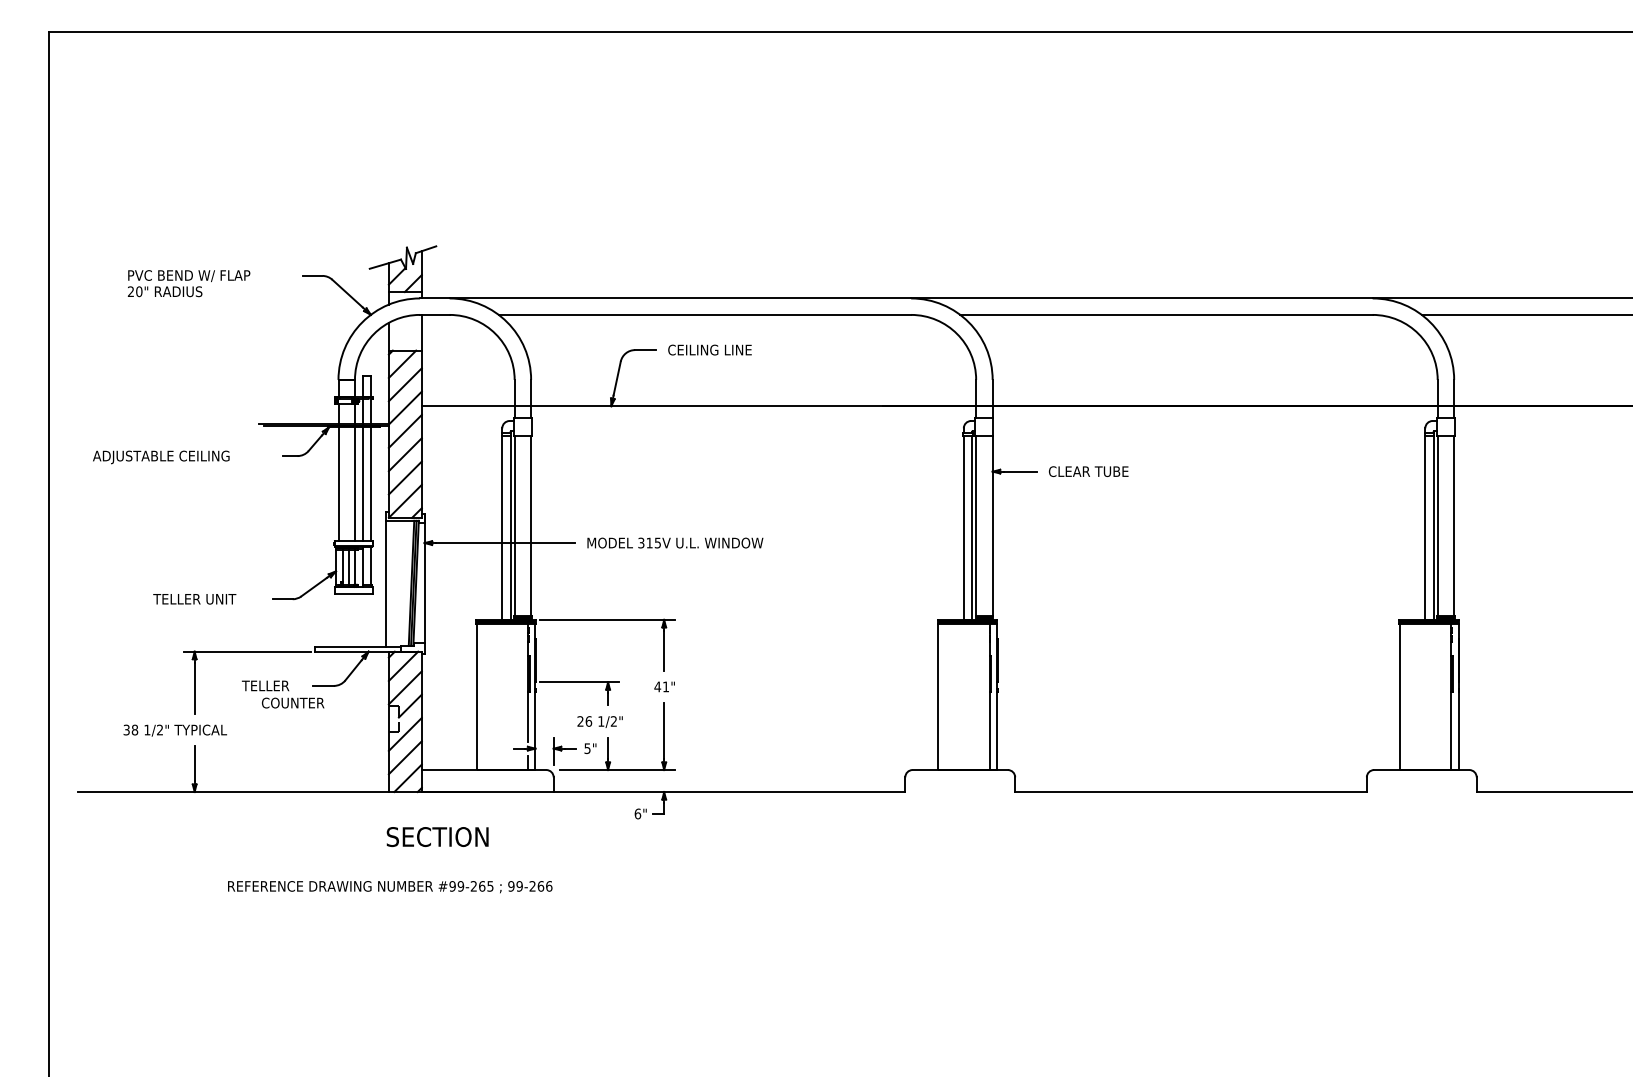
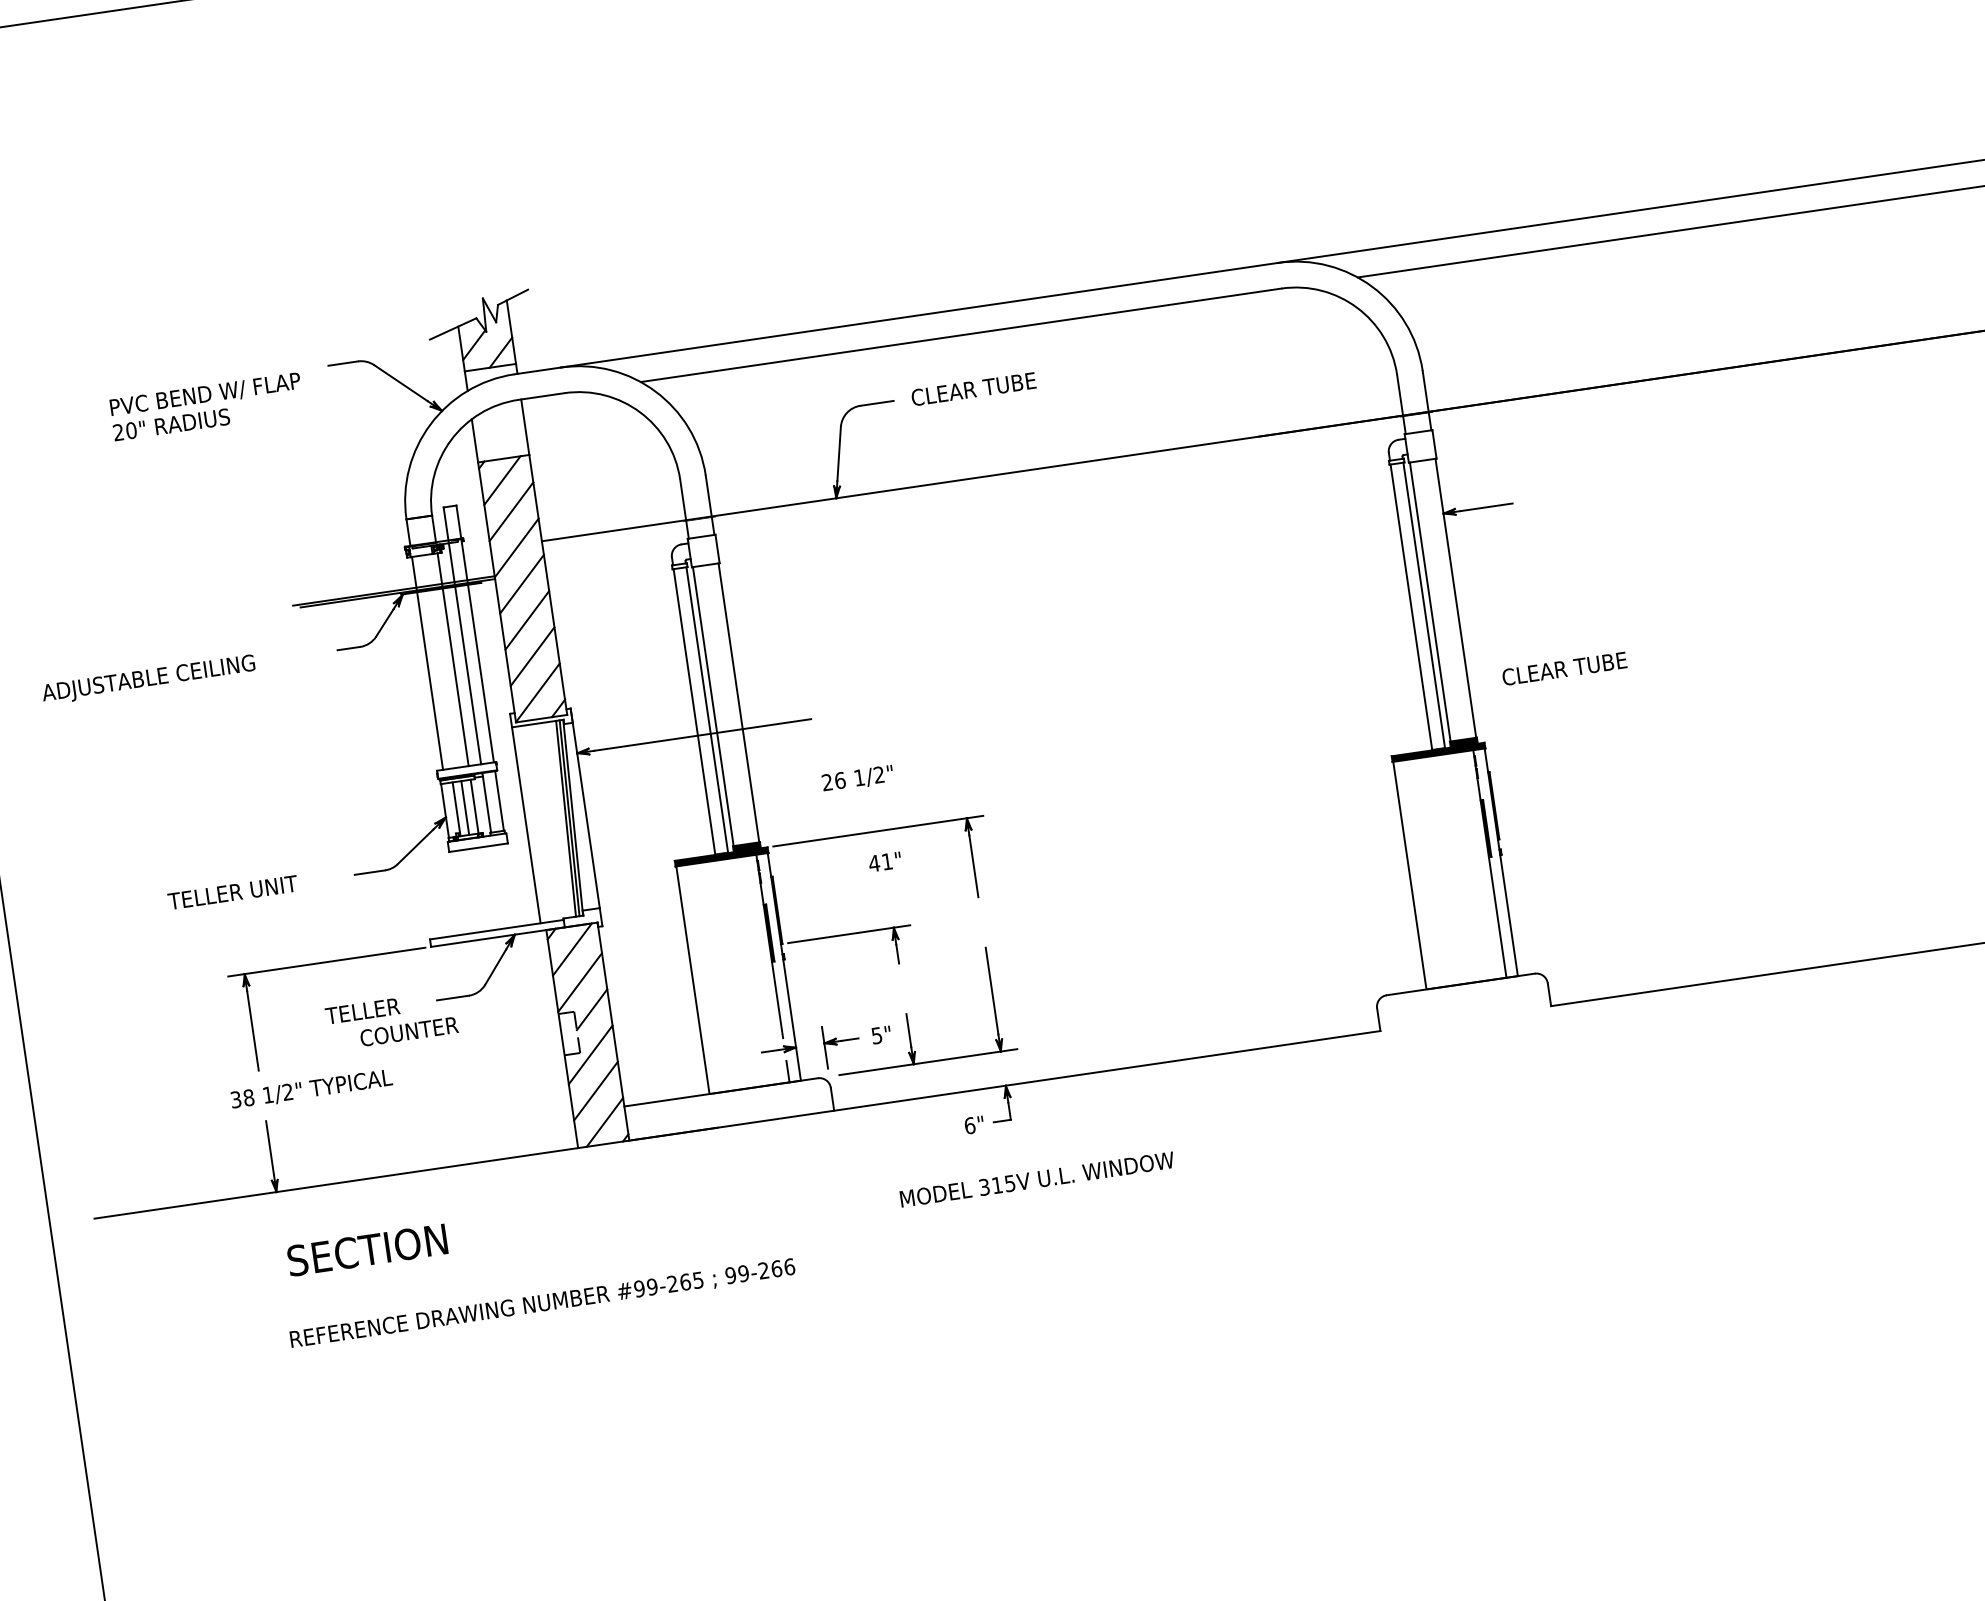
text: (188, 283) -> (206, 406), moved
text: (715, 349) -> (985, 386), CEILING LINE -> CLEAR TUBE
text: (1088, 471) -> (1564, 668), moved
text: (675, 542) -> (1037, 1178), moved
text: (664, 686) -> (884, 861), moved
text: (599, 721) -> (856, 778), moved
text: (174, 730) -> (310, 1089), moved
text: (437, 836) -> (367, 1249), moved
text: (390, 887) -> (543, 1304), moved

